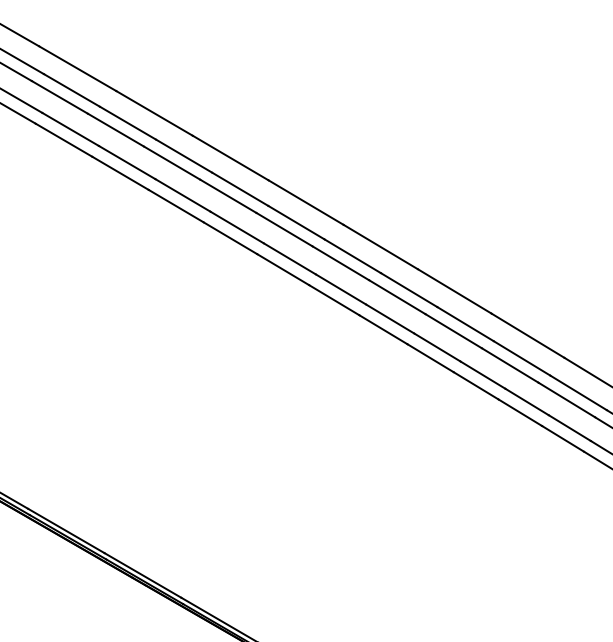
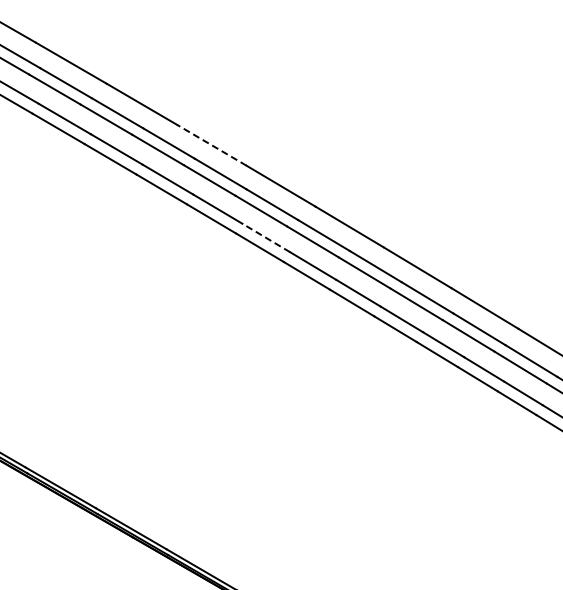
line: (230, 158) -> (211, 145), solid -> dashed
line: (290, 258) -> (266, 237), solid -> dashed

